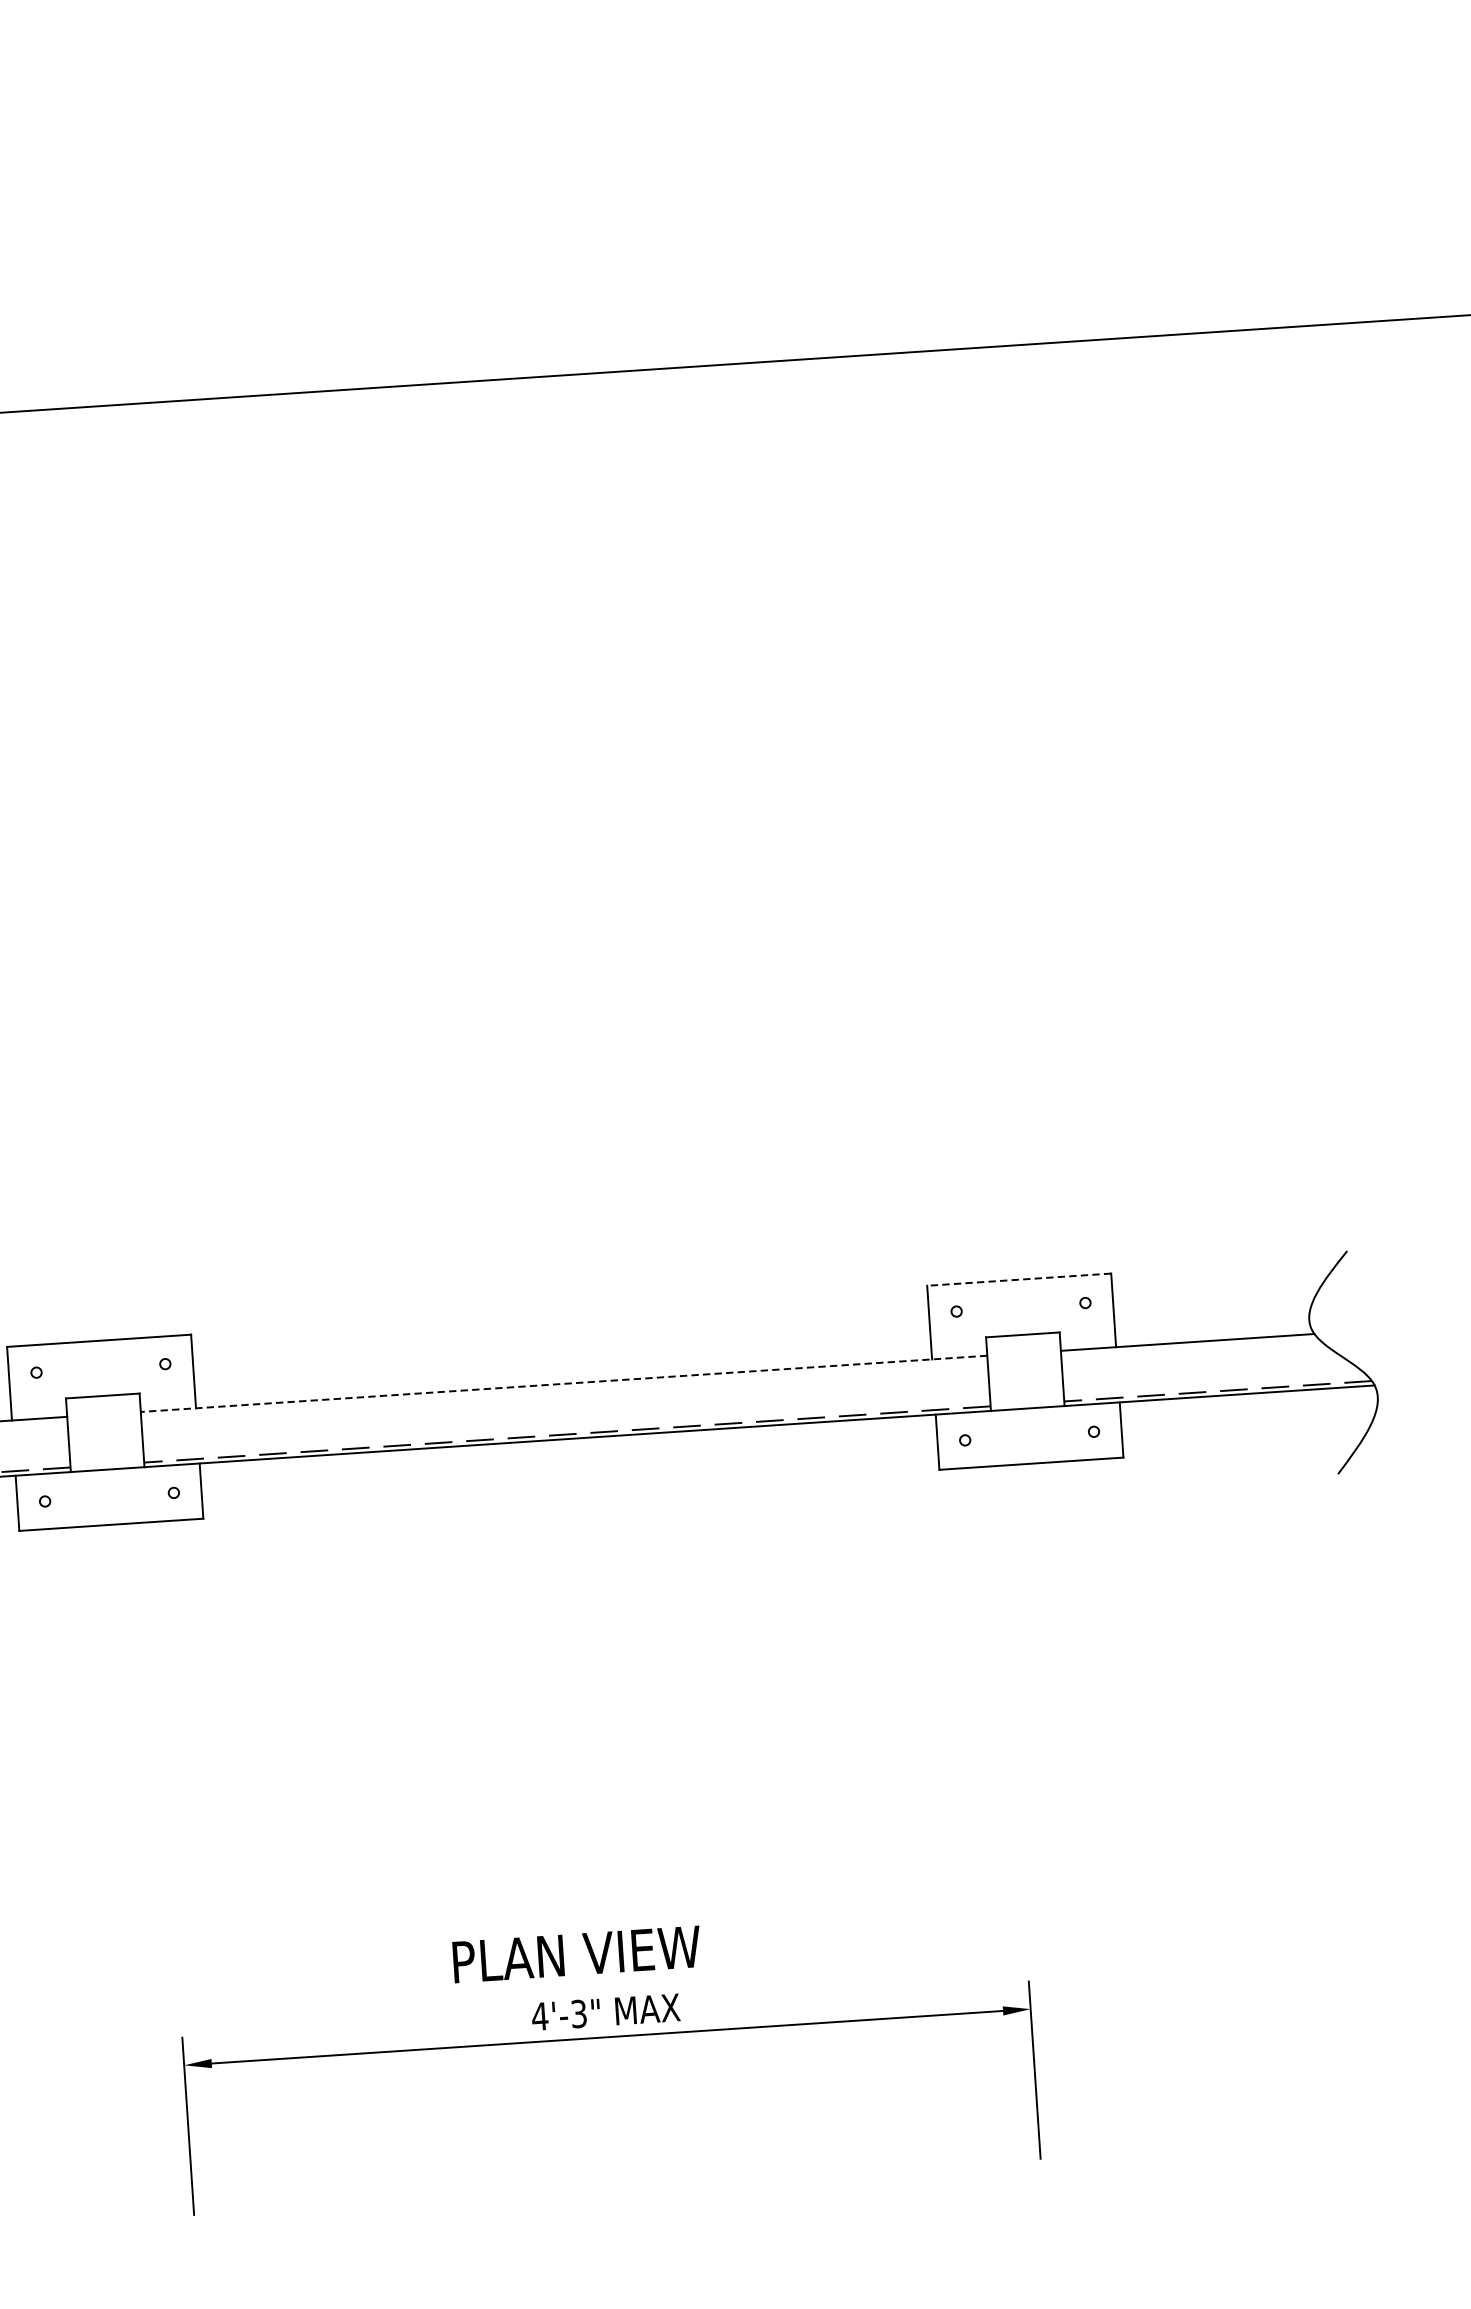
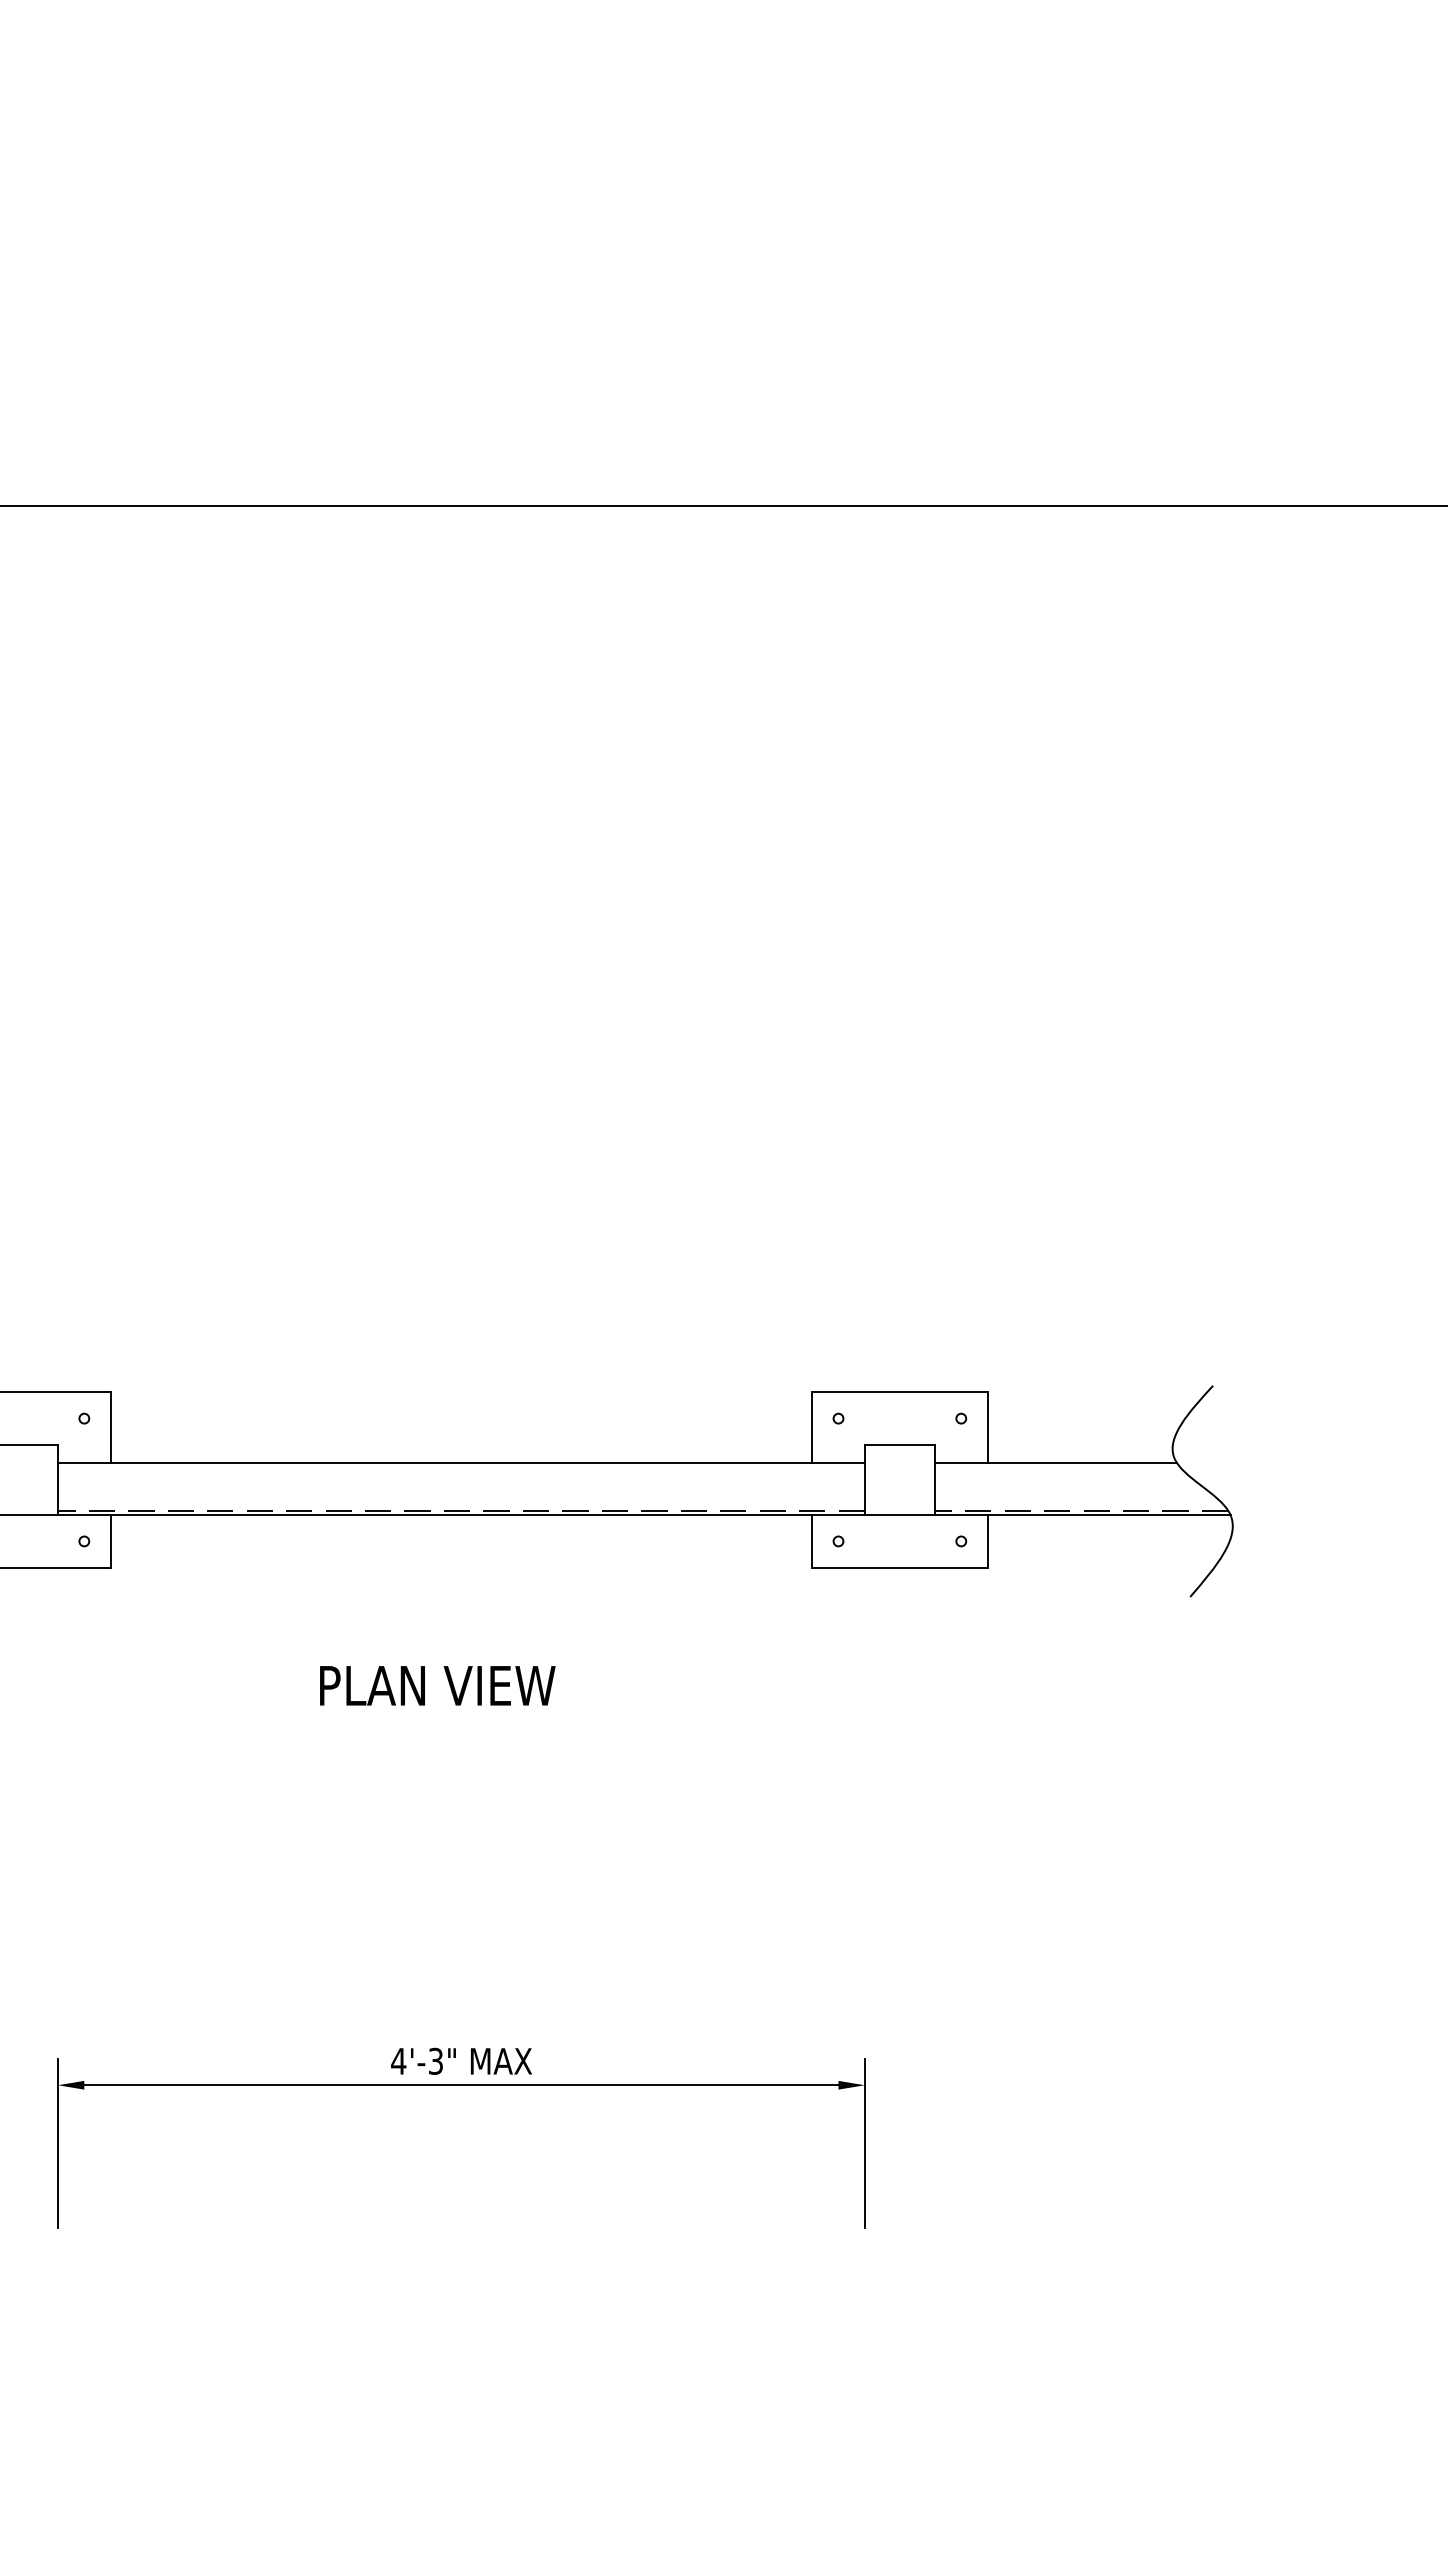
line: (1018, 1279) -> (899, 1392), dashed -> solid
line: (563, 1383) -> (460, 1462), dashed -> solid
text: (576, 1954) -> (437, 1685), moved

